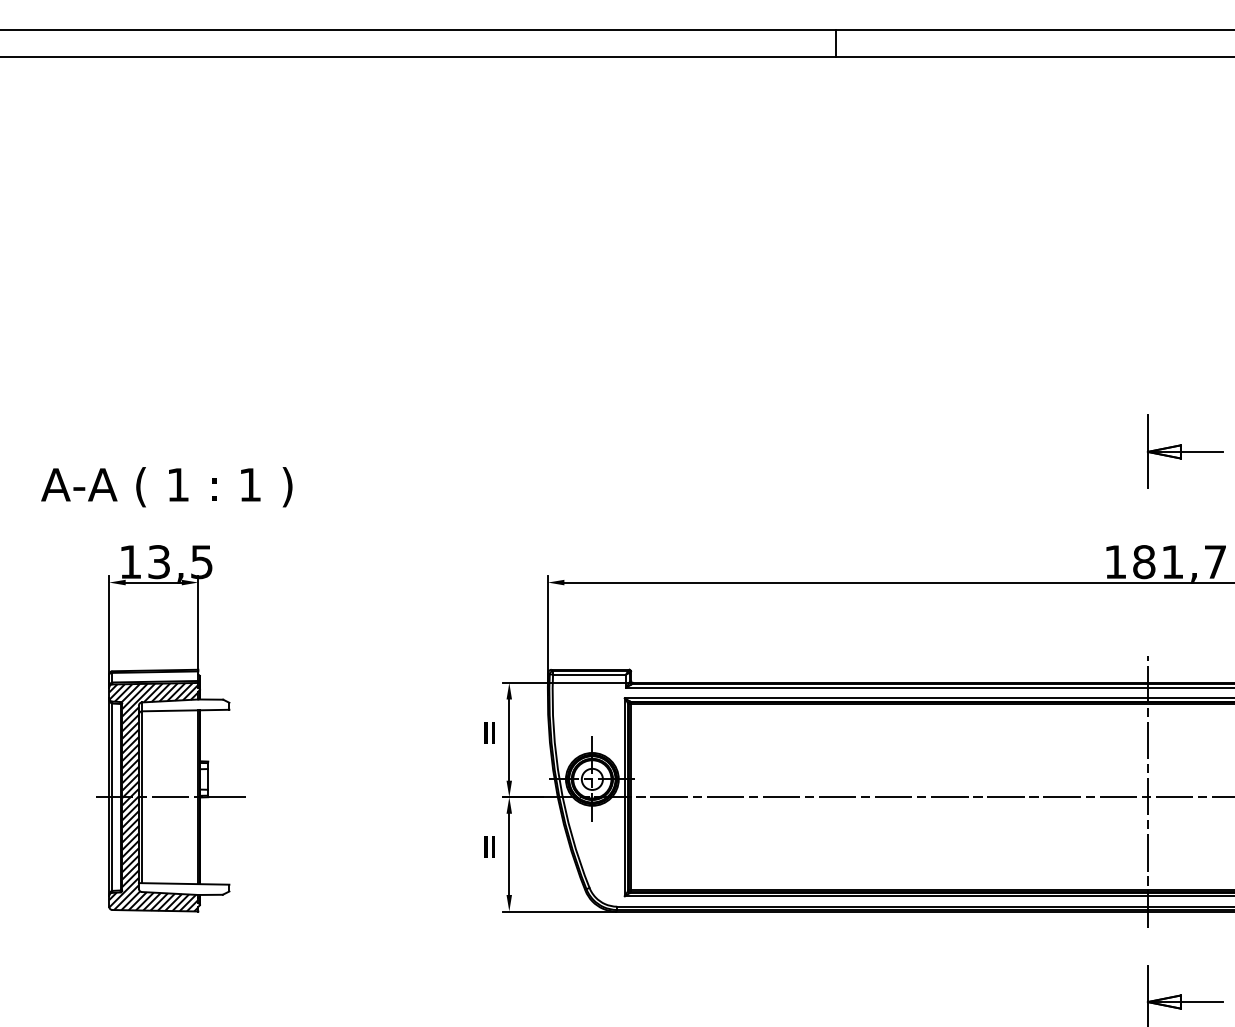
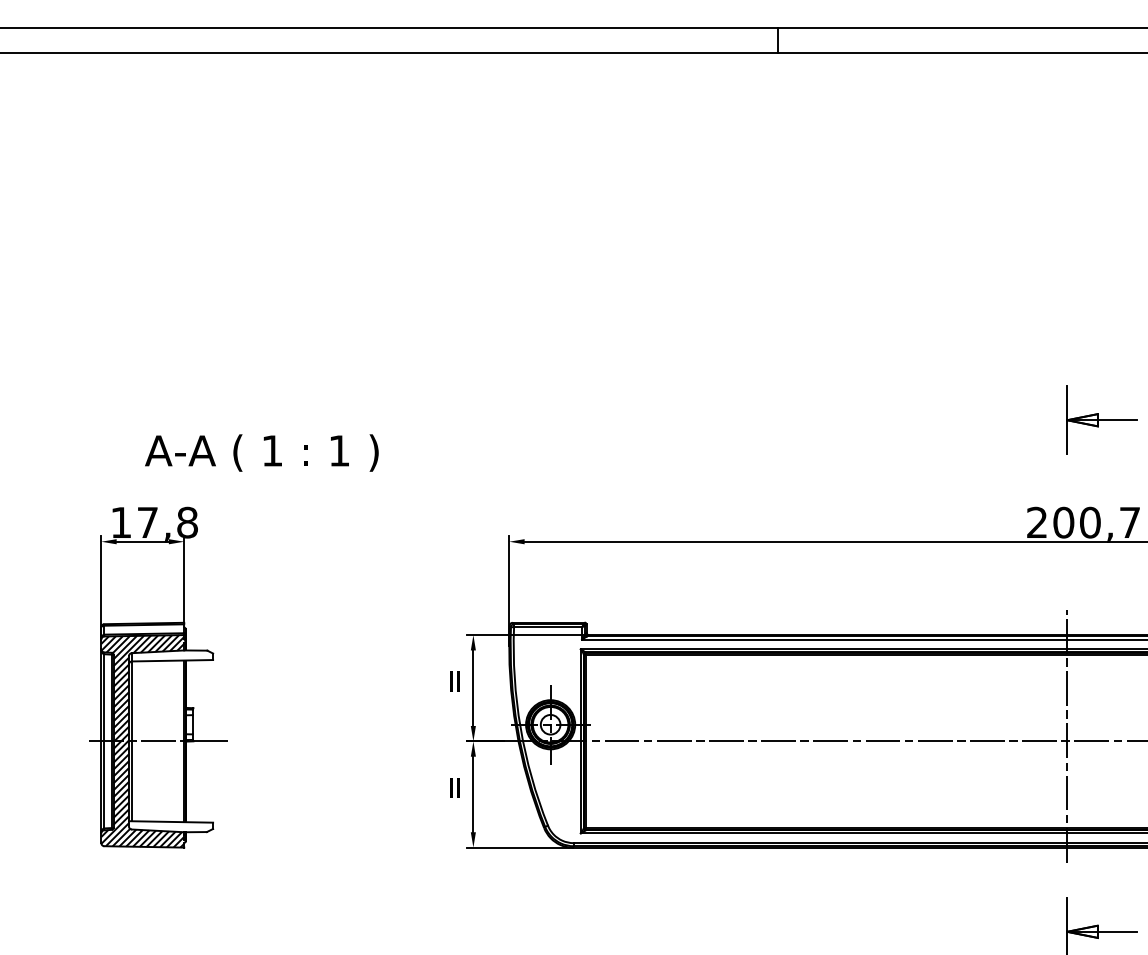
text: (166, 487) -> (261, 453), moved
text: (180, 562) -> (167, 523), 13,5 -> 17,8
text: (1144, 562) -> (1064, 523), 181,7 -> 200,7

